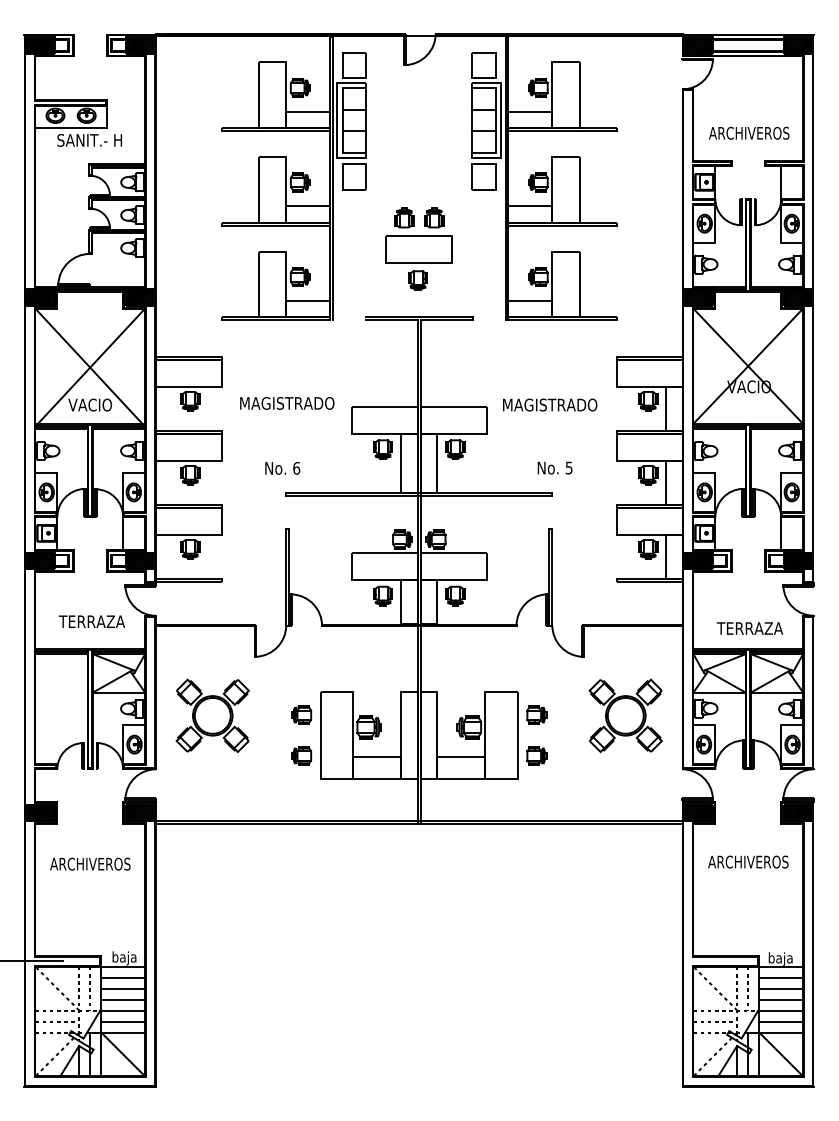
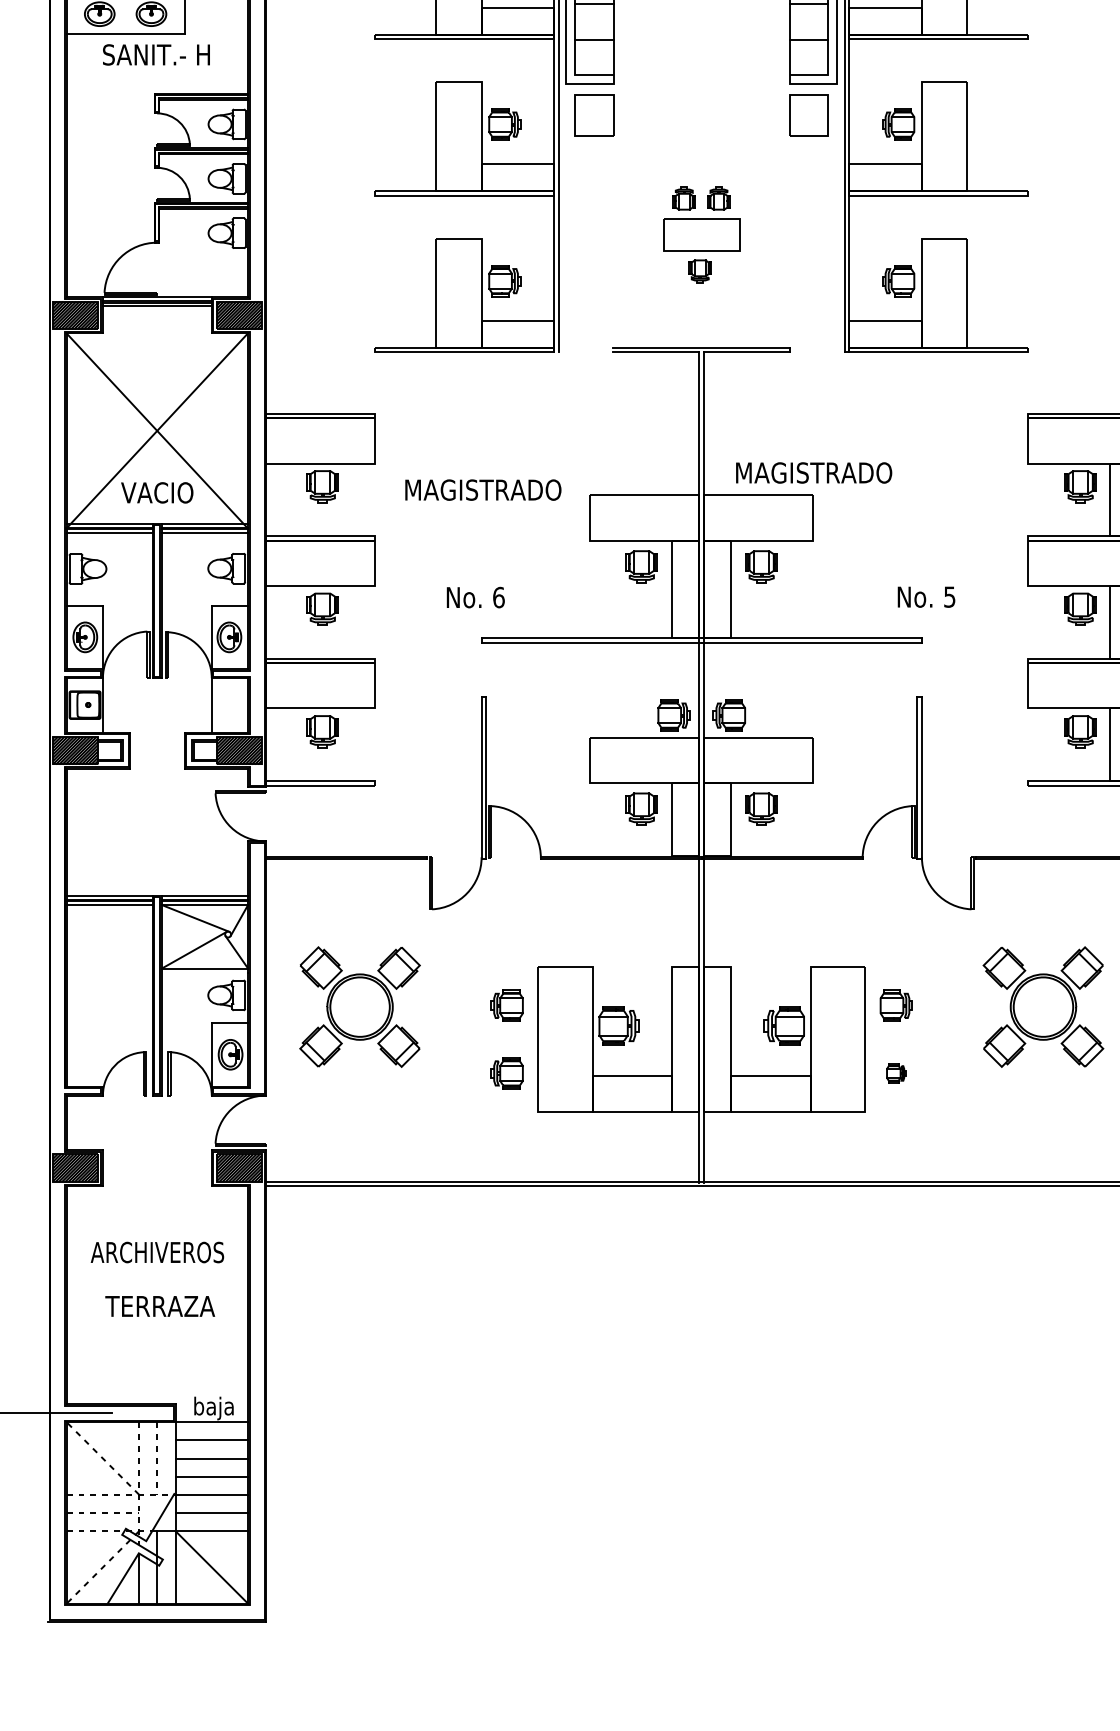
part: (418, 248) -> (700, 233), size x0.7
text: (550, 404) -> (814, 472), moved
text: (91, 621) -> (159, 1306), moved
part: (536, 755) -> (895, 1072), size x0.6

